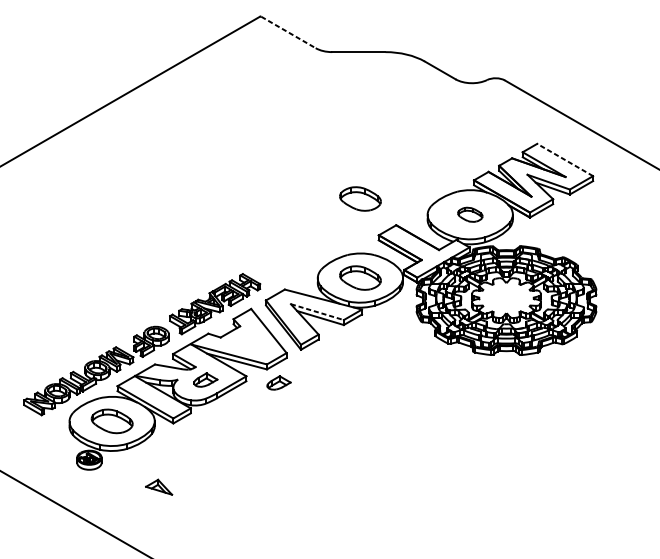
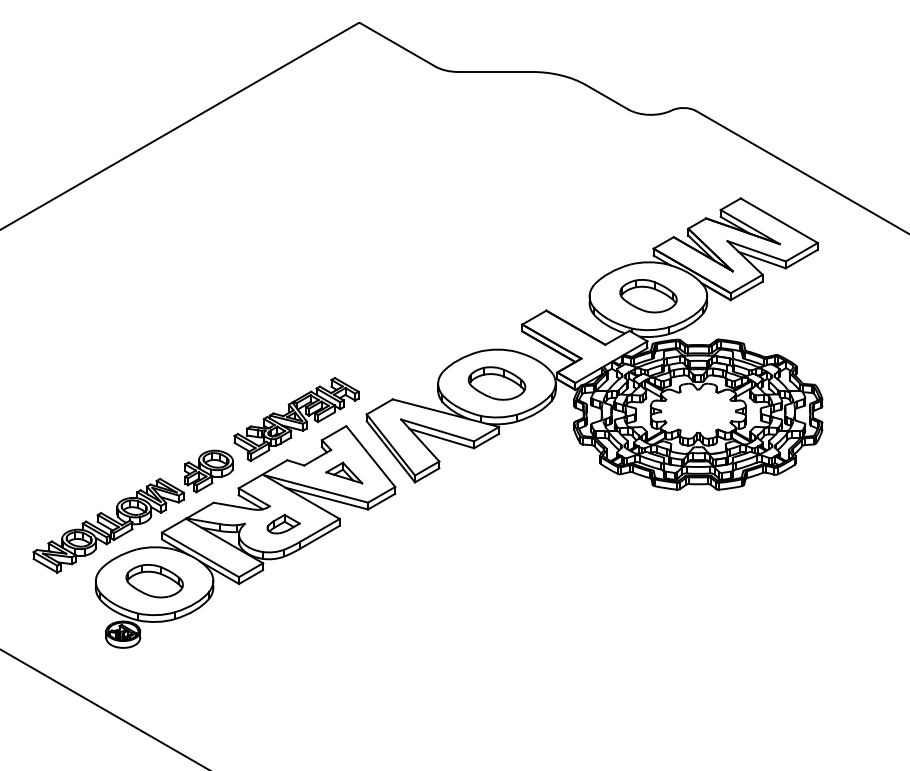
line: (289, 32) -> (398, 45), dashed -> solid
line: (565, 159) -> (779, 220), dashed -> solid
part: (360, 199) -> (496, 274), removed
part: (470, 214) -> (648, 296), size x1.67
line: (318, 312) -> (438, 430), dashed -> solid
part: (278, 382) -> (384, 527), removed
part: (159, 486) -> (344, 472), moved

